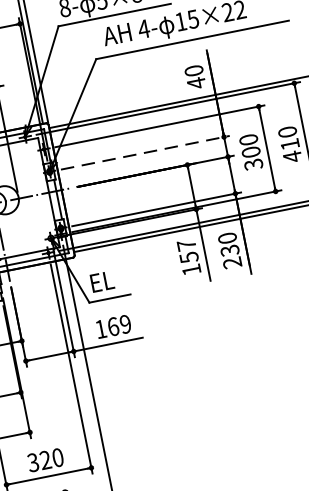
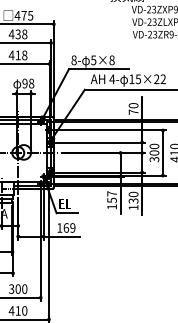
text: (196, 83) -> (133, 112), 40 -> 70
line: (145, 152) -> (100, 142), dashed -> solid
text: (232, 262) -> (133, 207), 230 -> 130
text: (44, 459) -> (17, 288), 320 -> 300

